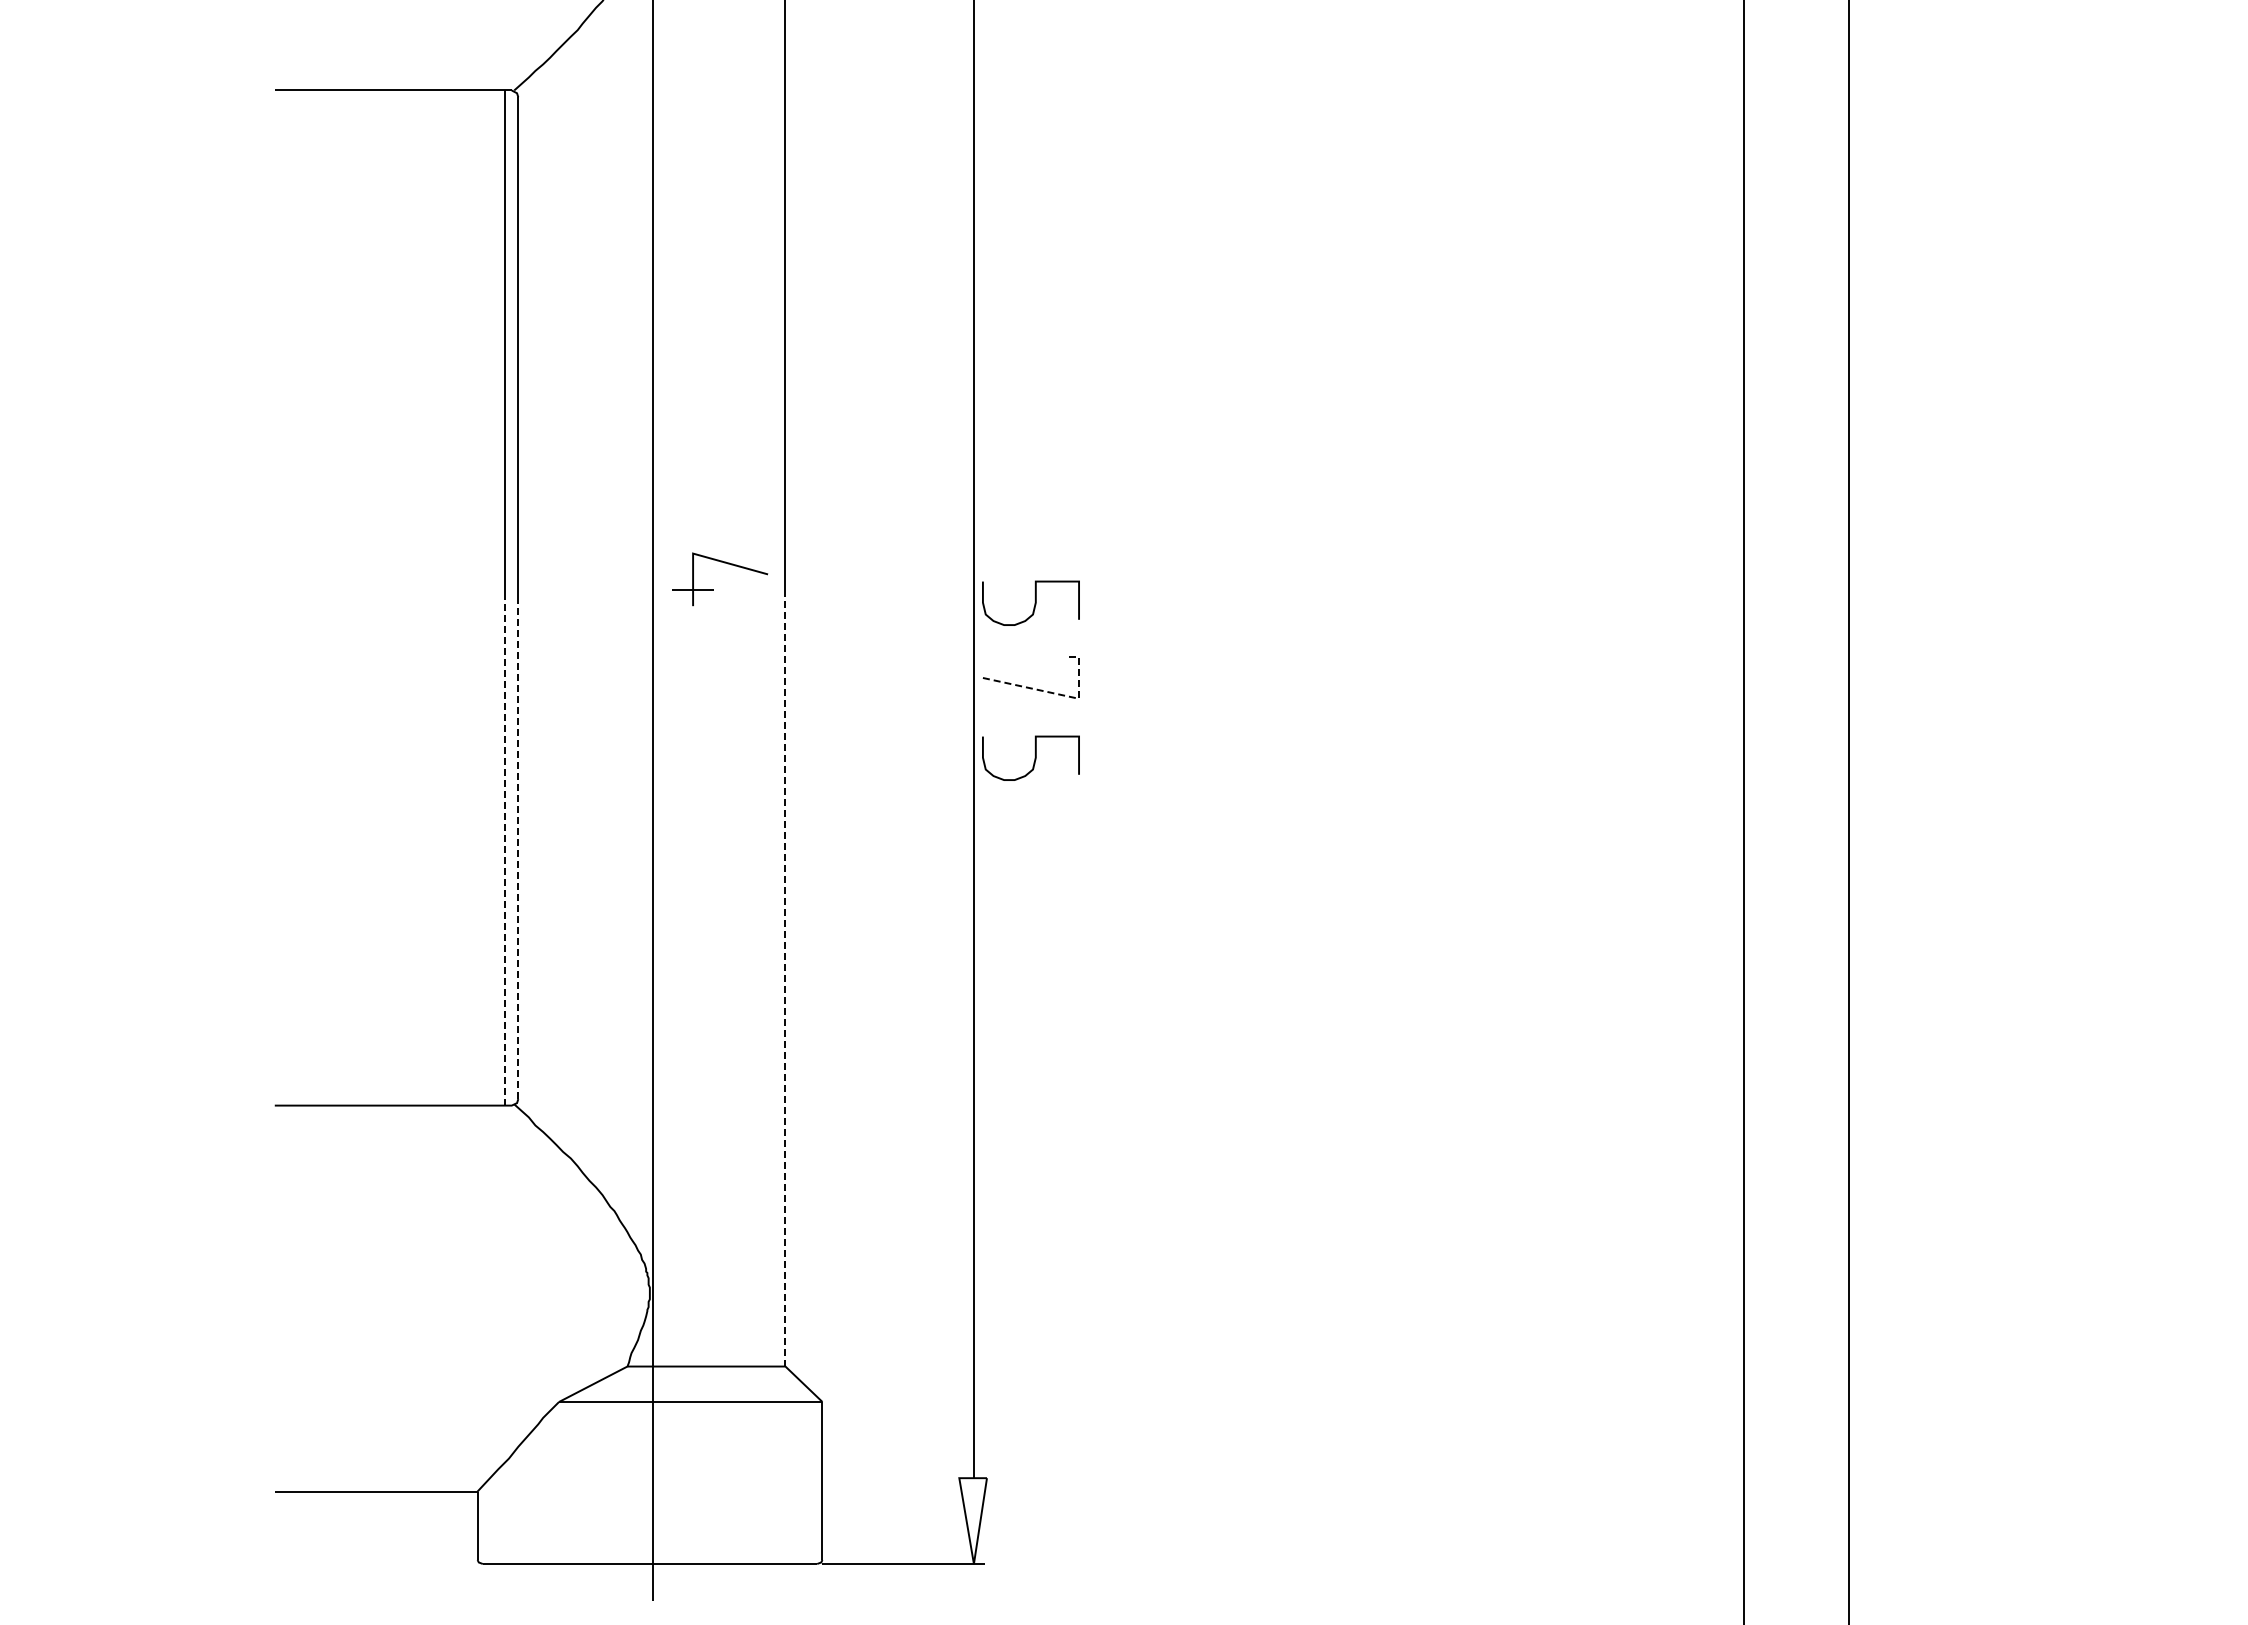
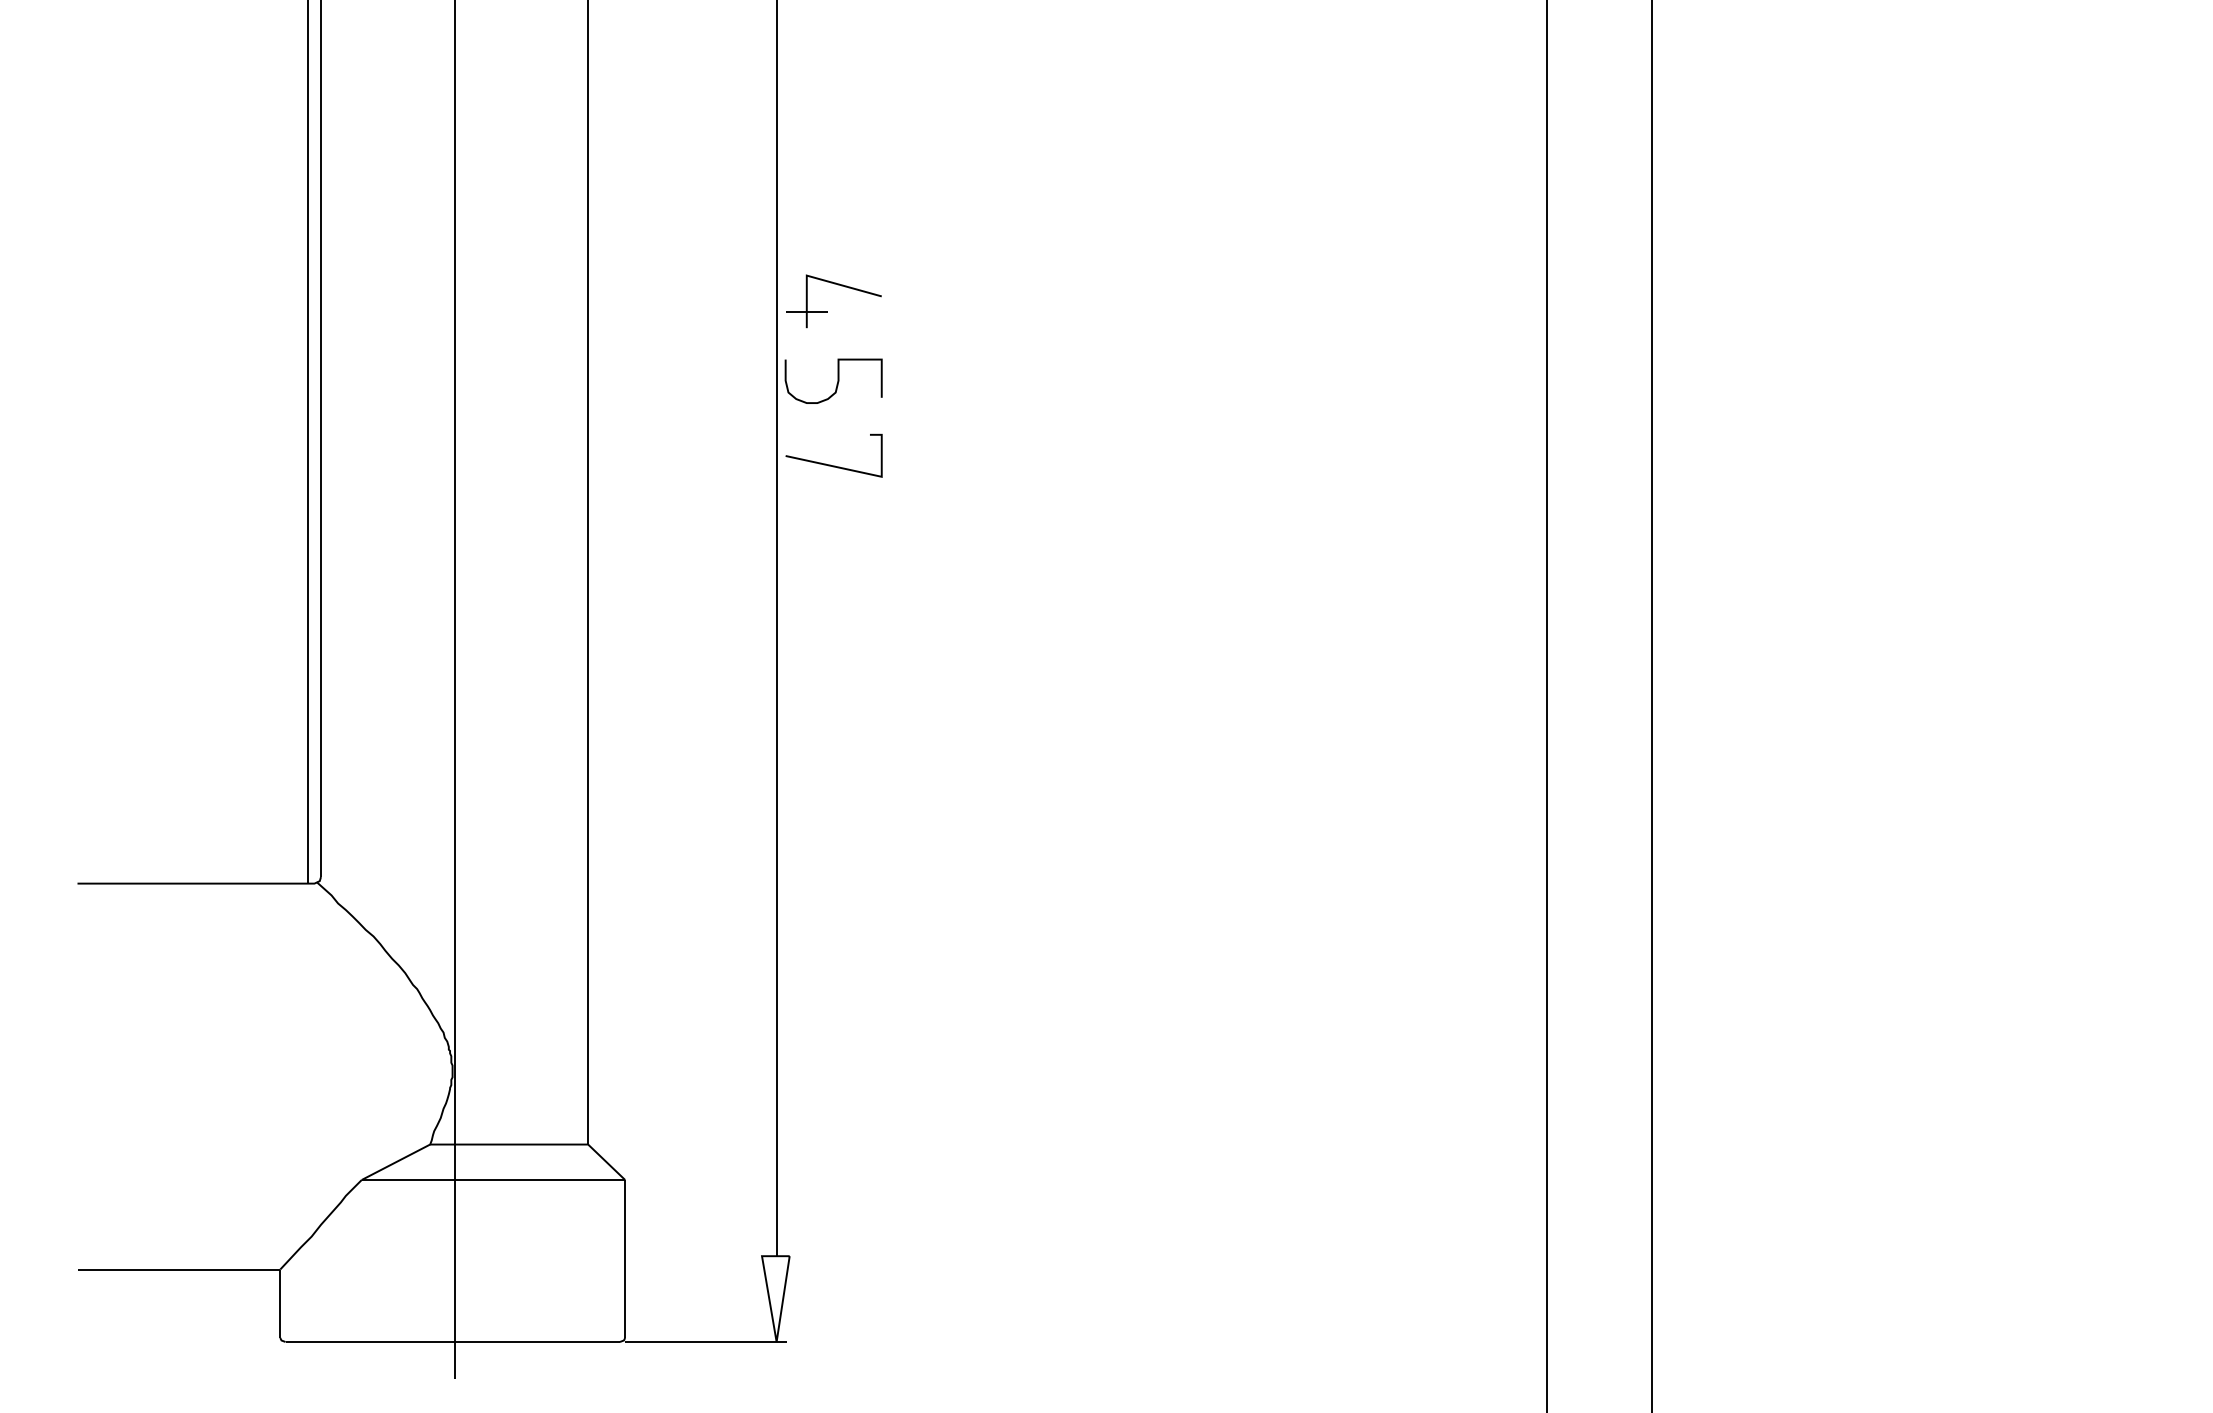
part: (713, 589) -> (827, 311), moved
line: (1058, 694) -> (861, 472), dashed -> solid
curve: (1034, 757) -> (837, 535), removed
line: (518, 848) -> (321, 626), dashed -> solid
line: (505, 851) -> (308, 629), dashed -> solid
line: (785, 981) -> (588, 759), dashed -> solid

